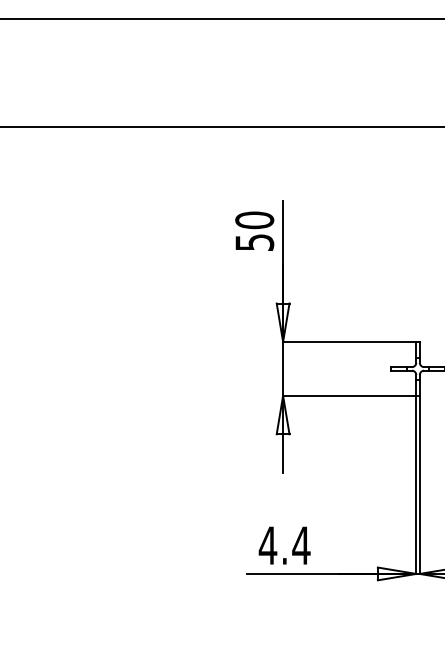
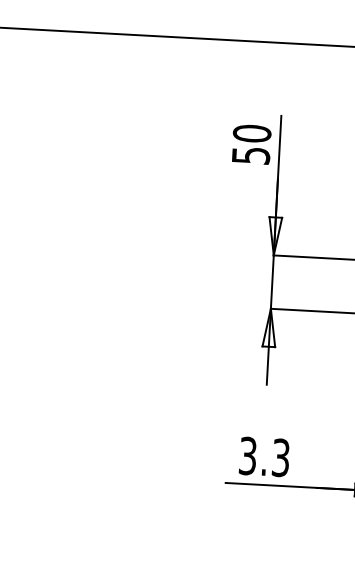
text: (284, 545) -> (264, 456), 4.4 -> 3.3

